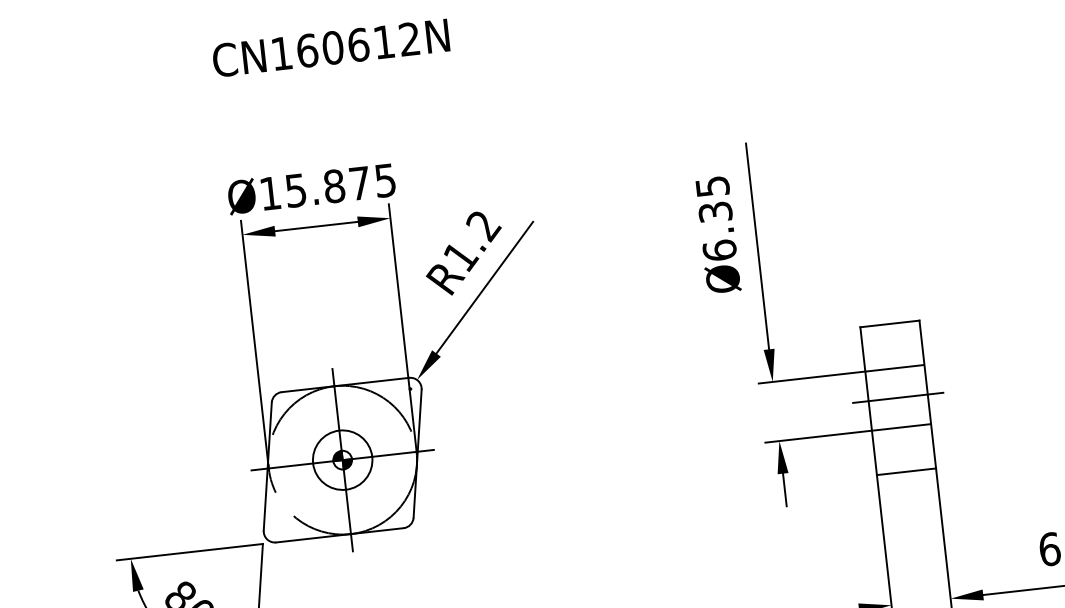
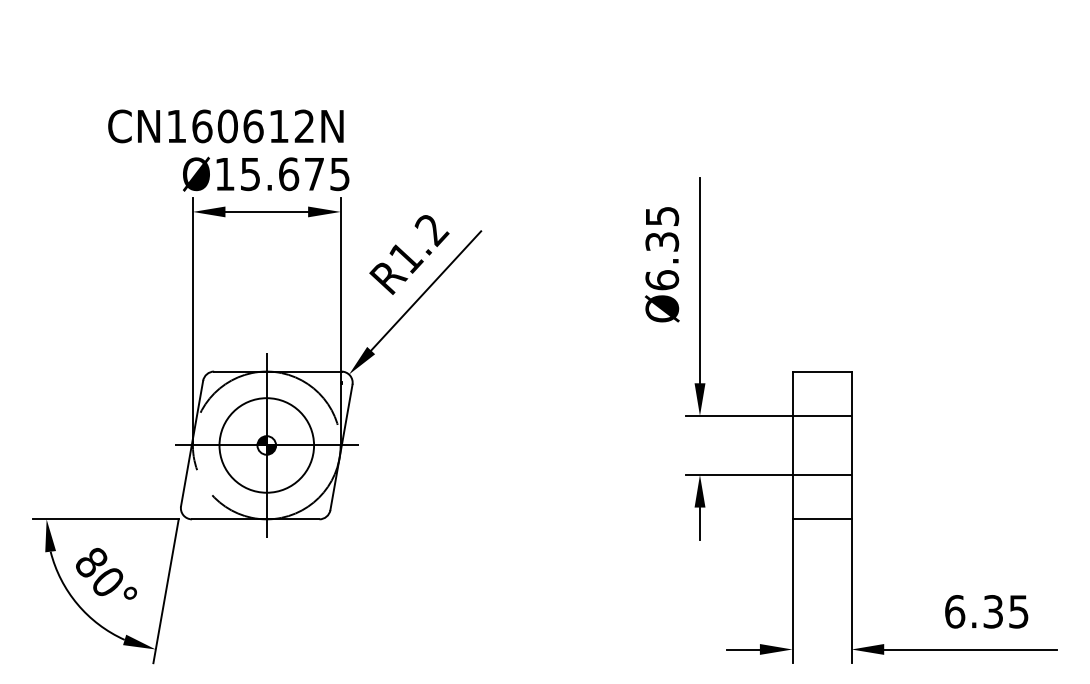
text: (330, 48) -> (225, 126), moved
text: (334, 185) -> (289, 173), Ø15.875 -> Ø15.675
line: (898, 397) -> (822, 445), removed
circle: (342, 460) -> (266, 445), size x1.6

